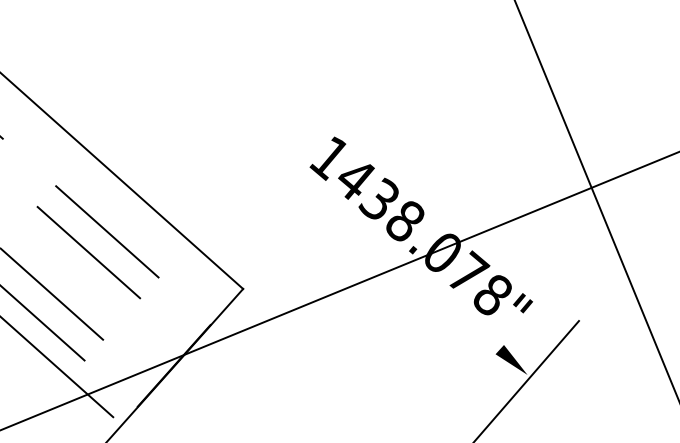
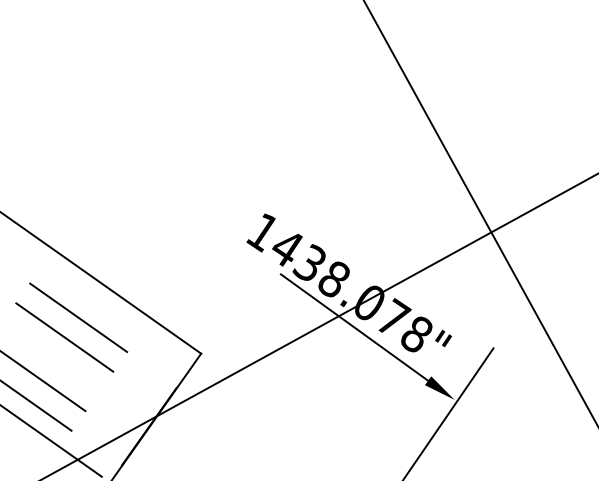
line: (422, 278) -> (354, 327), added

